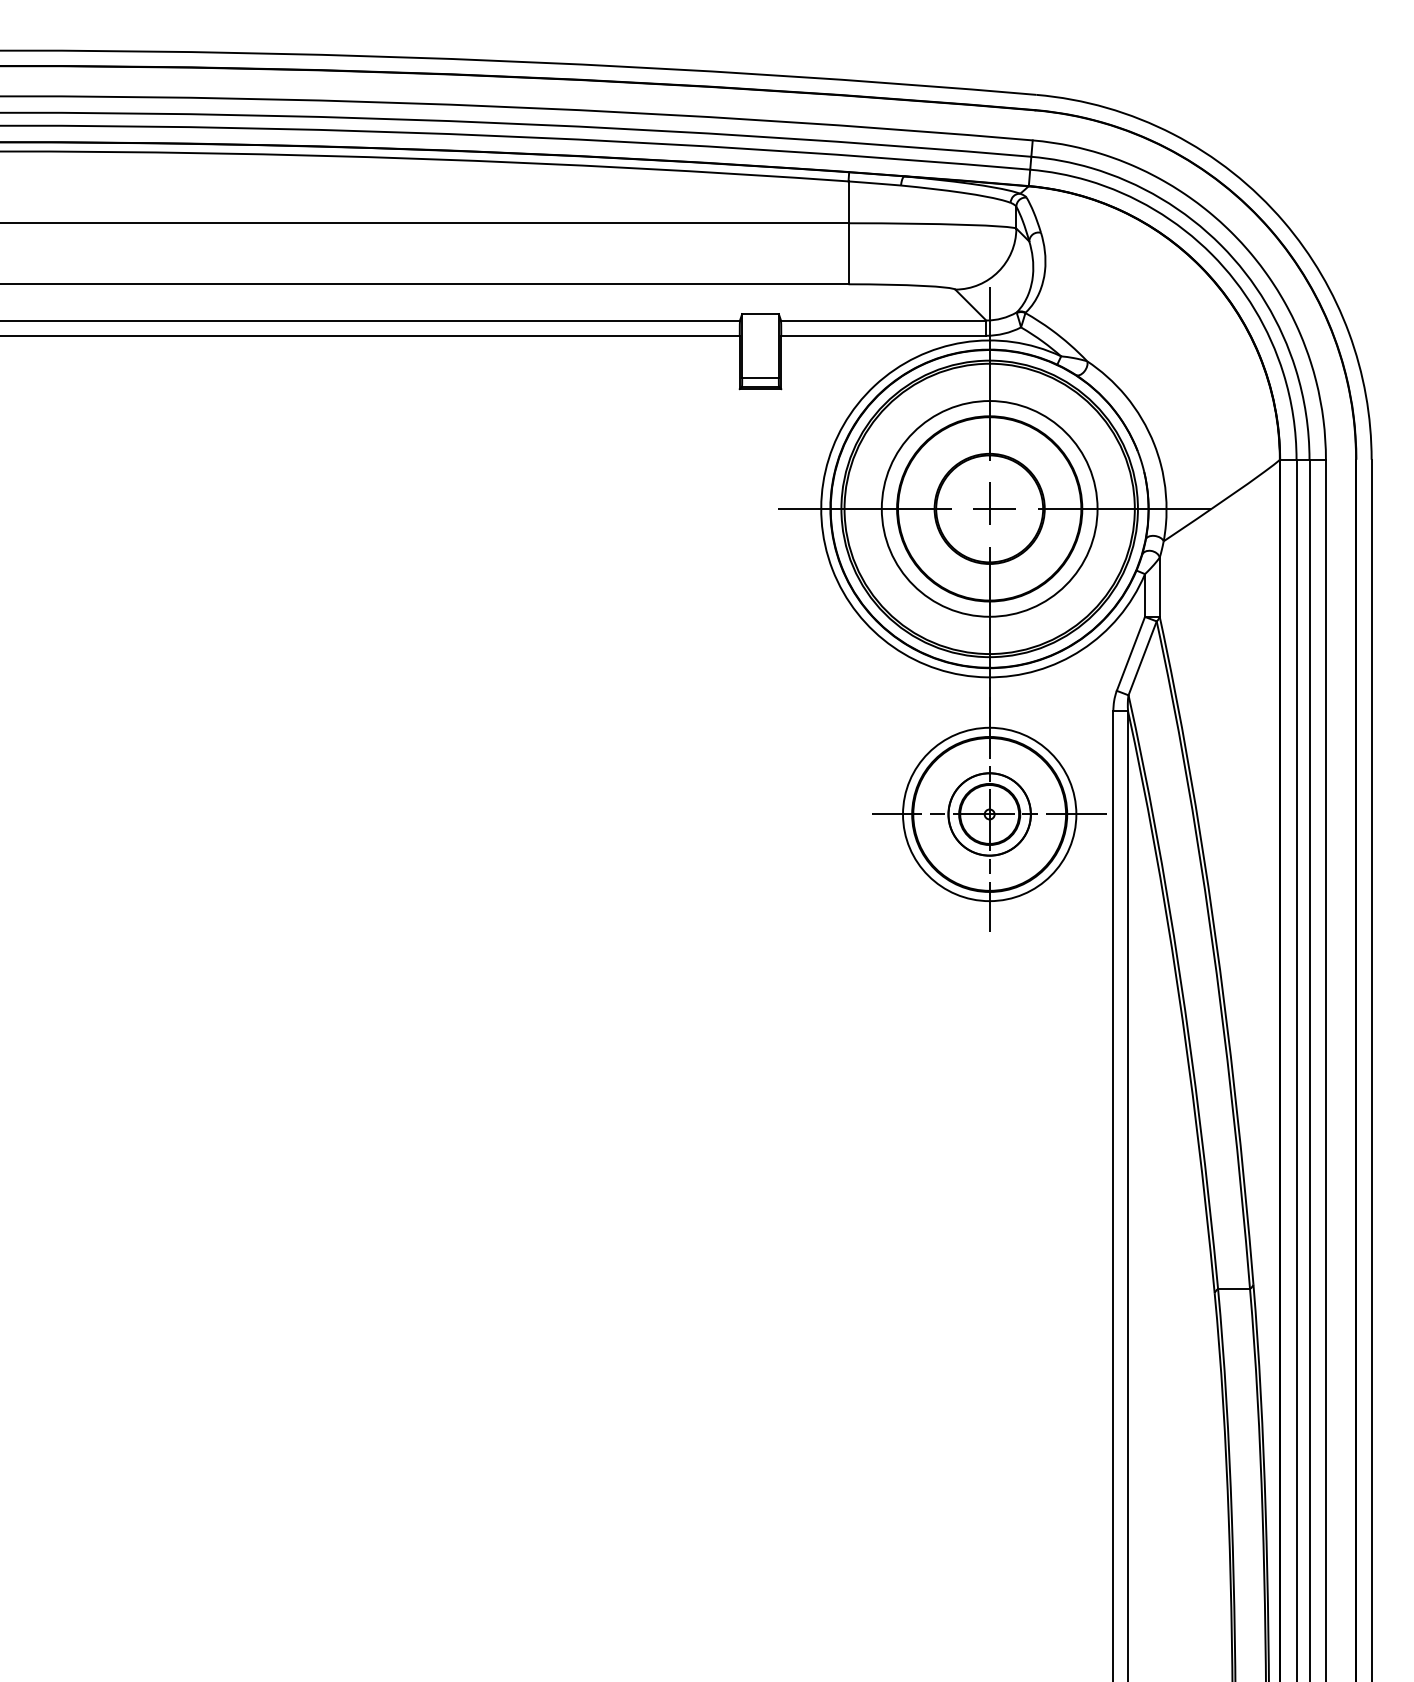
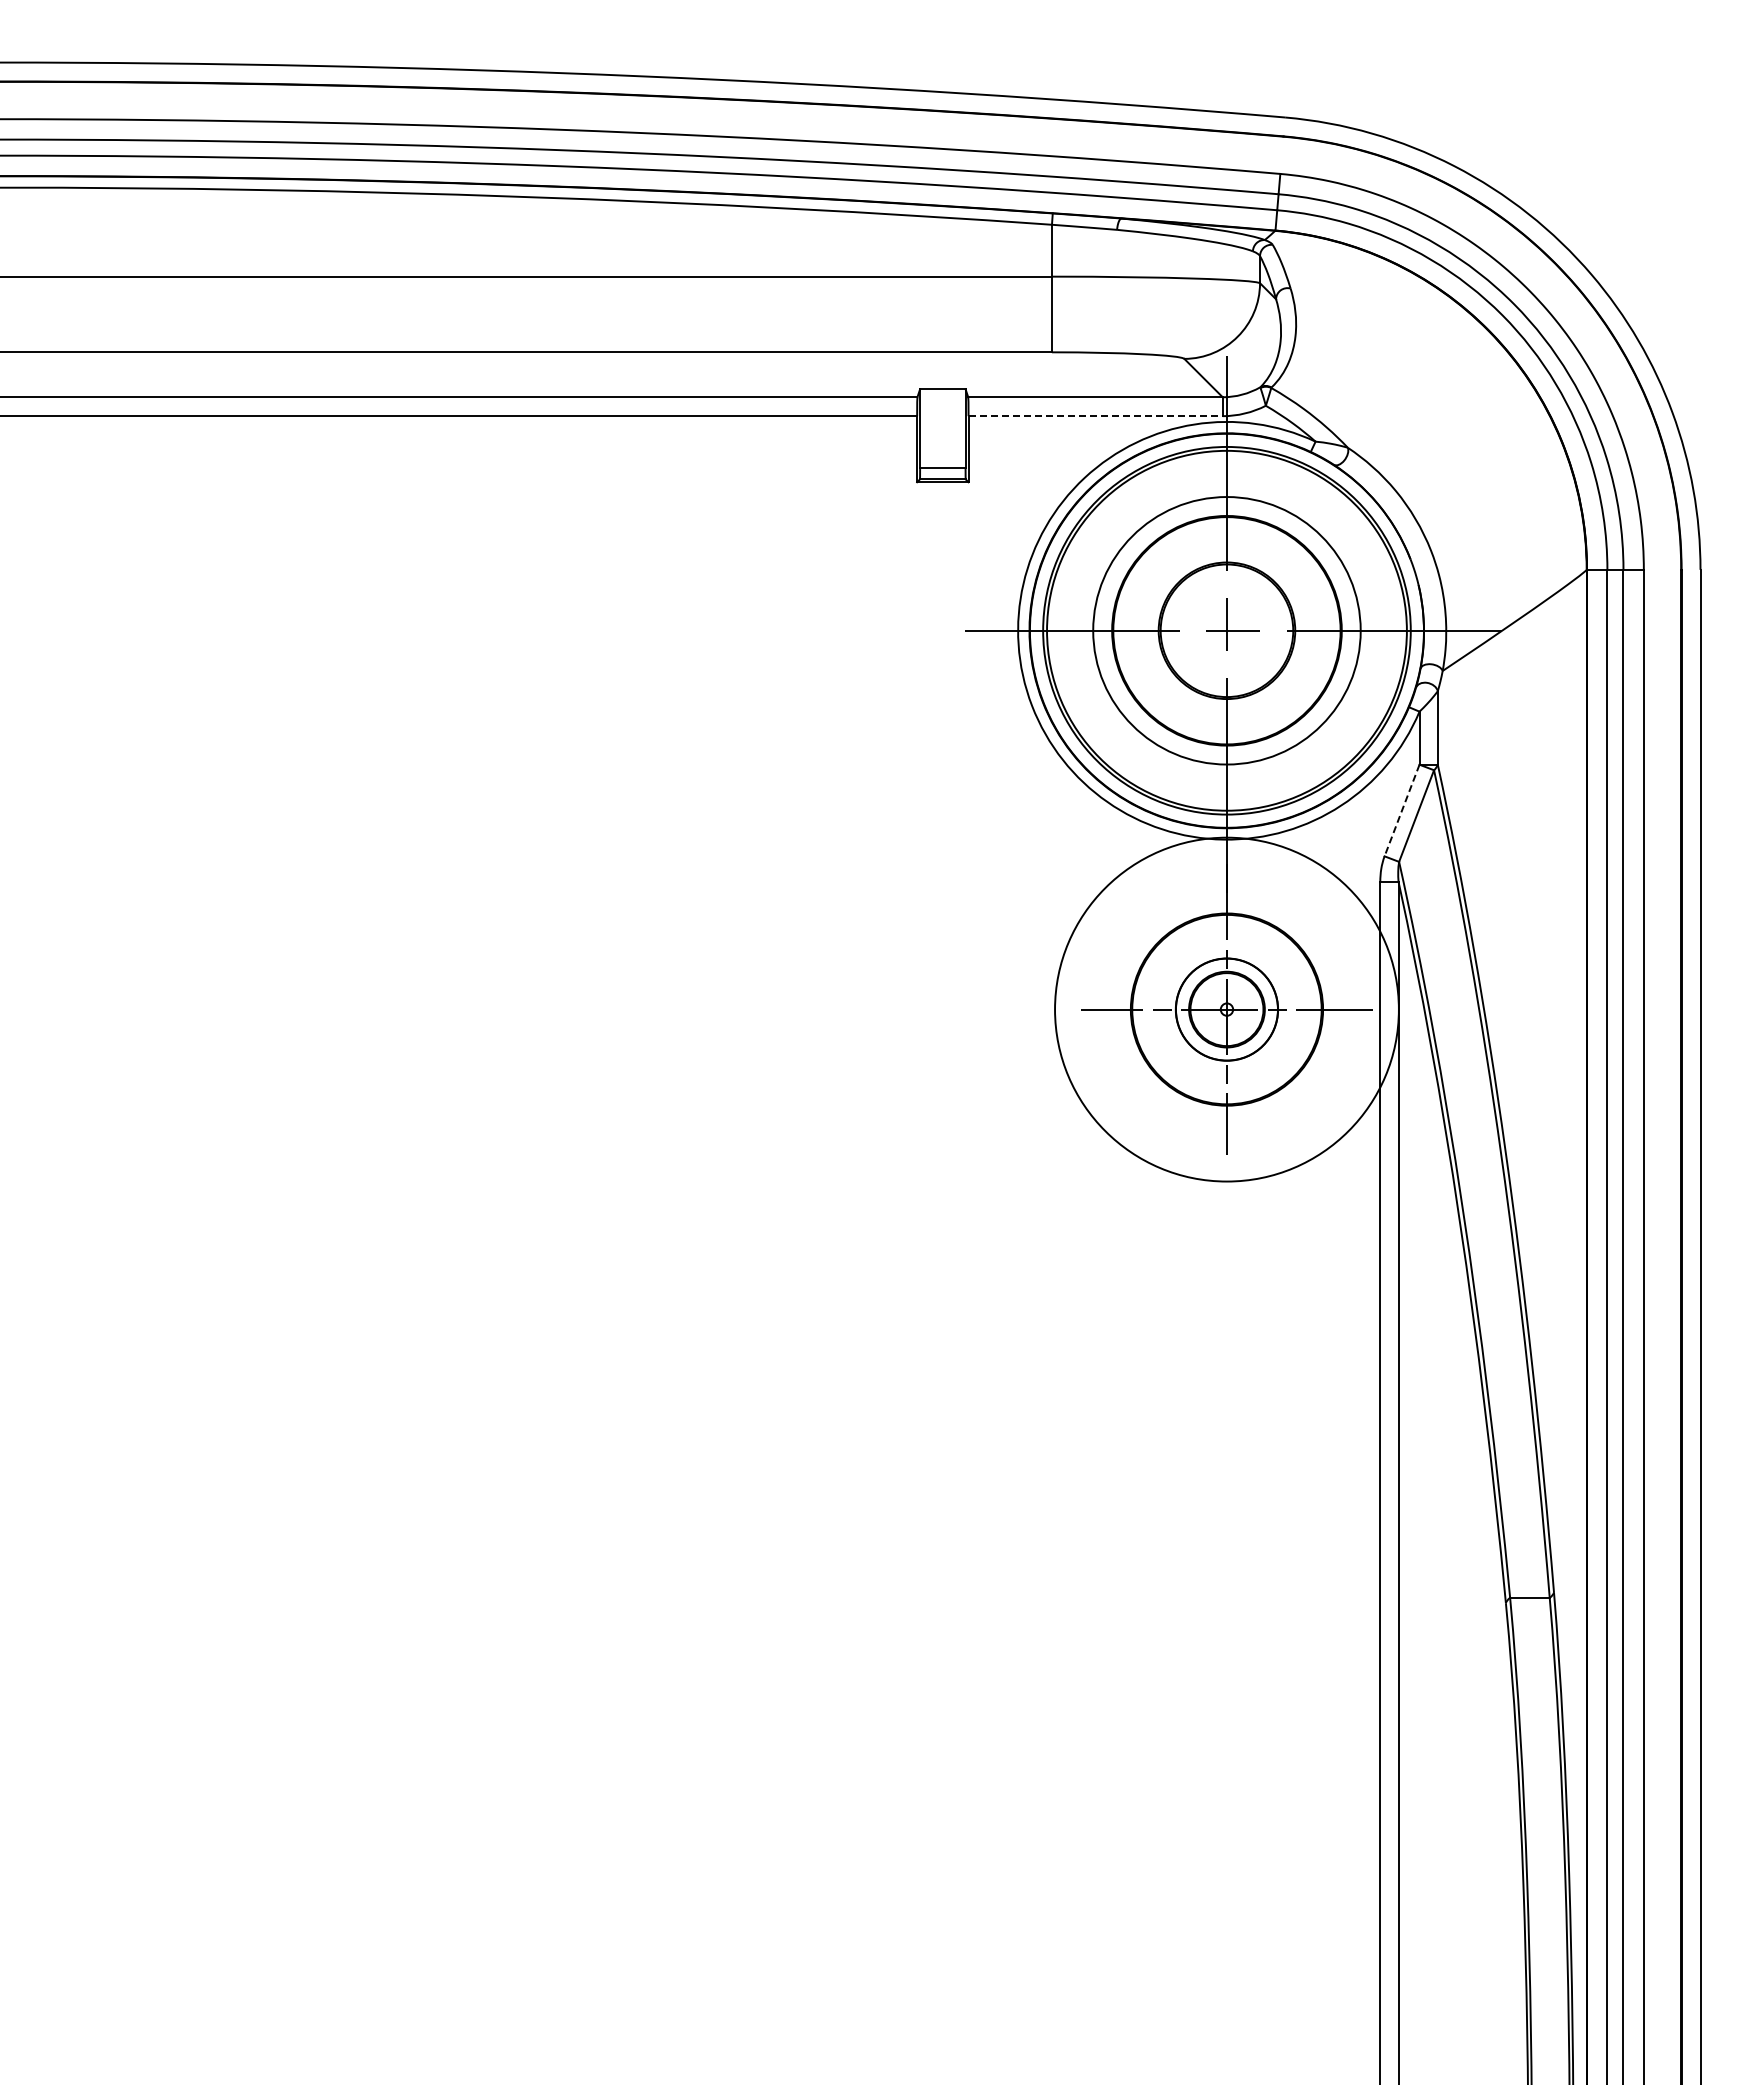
line: (884, 336) -> (1096, 416), solid -> dashed
line: (1130, 653) -> (1401, 810), solid -> dashed
circle: (989, 814) -> (1226, 1009), size x1.6

